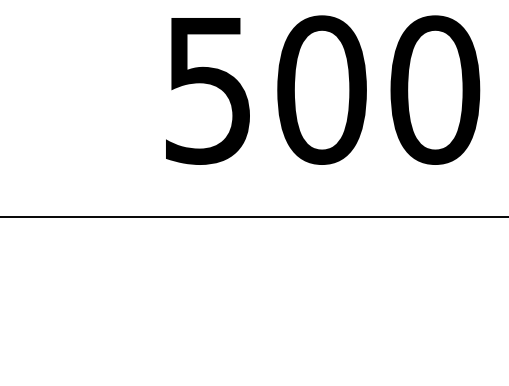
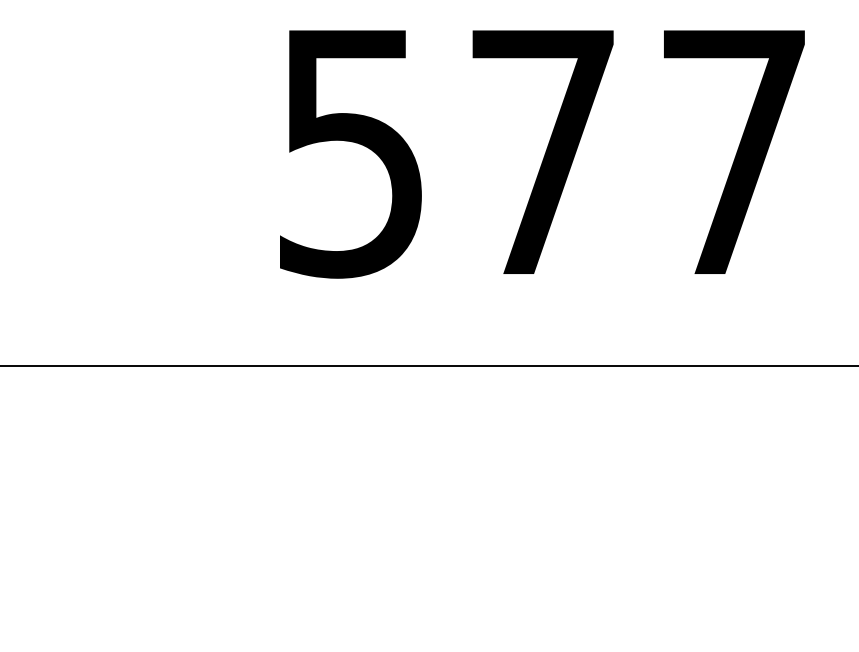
text: (378, 89) -> (638, 151), 500 -> 577

